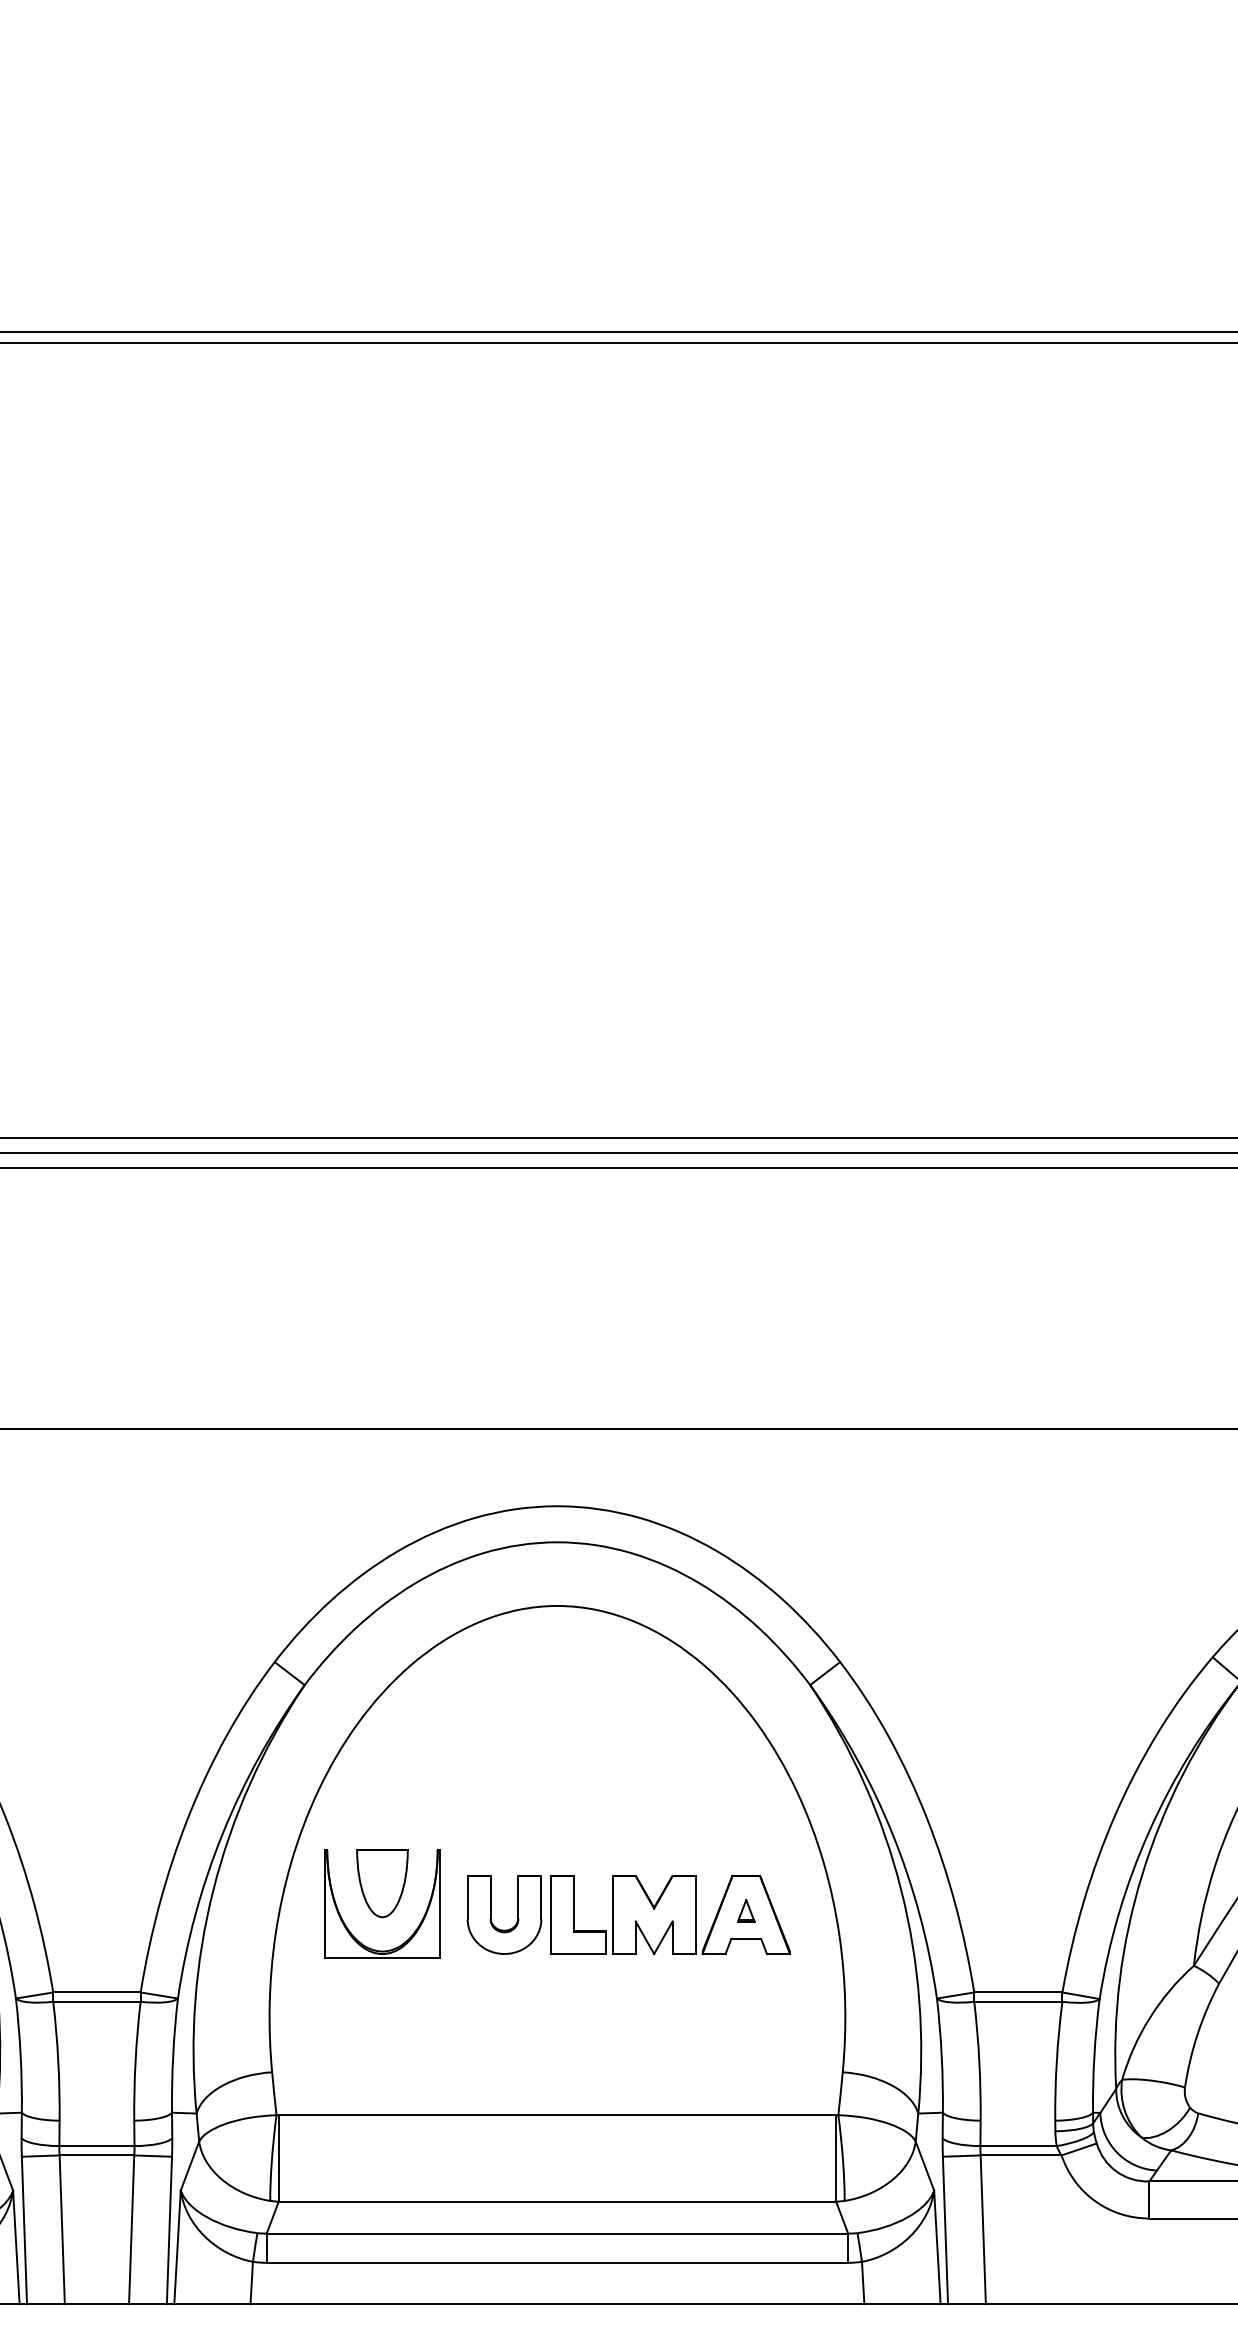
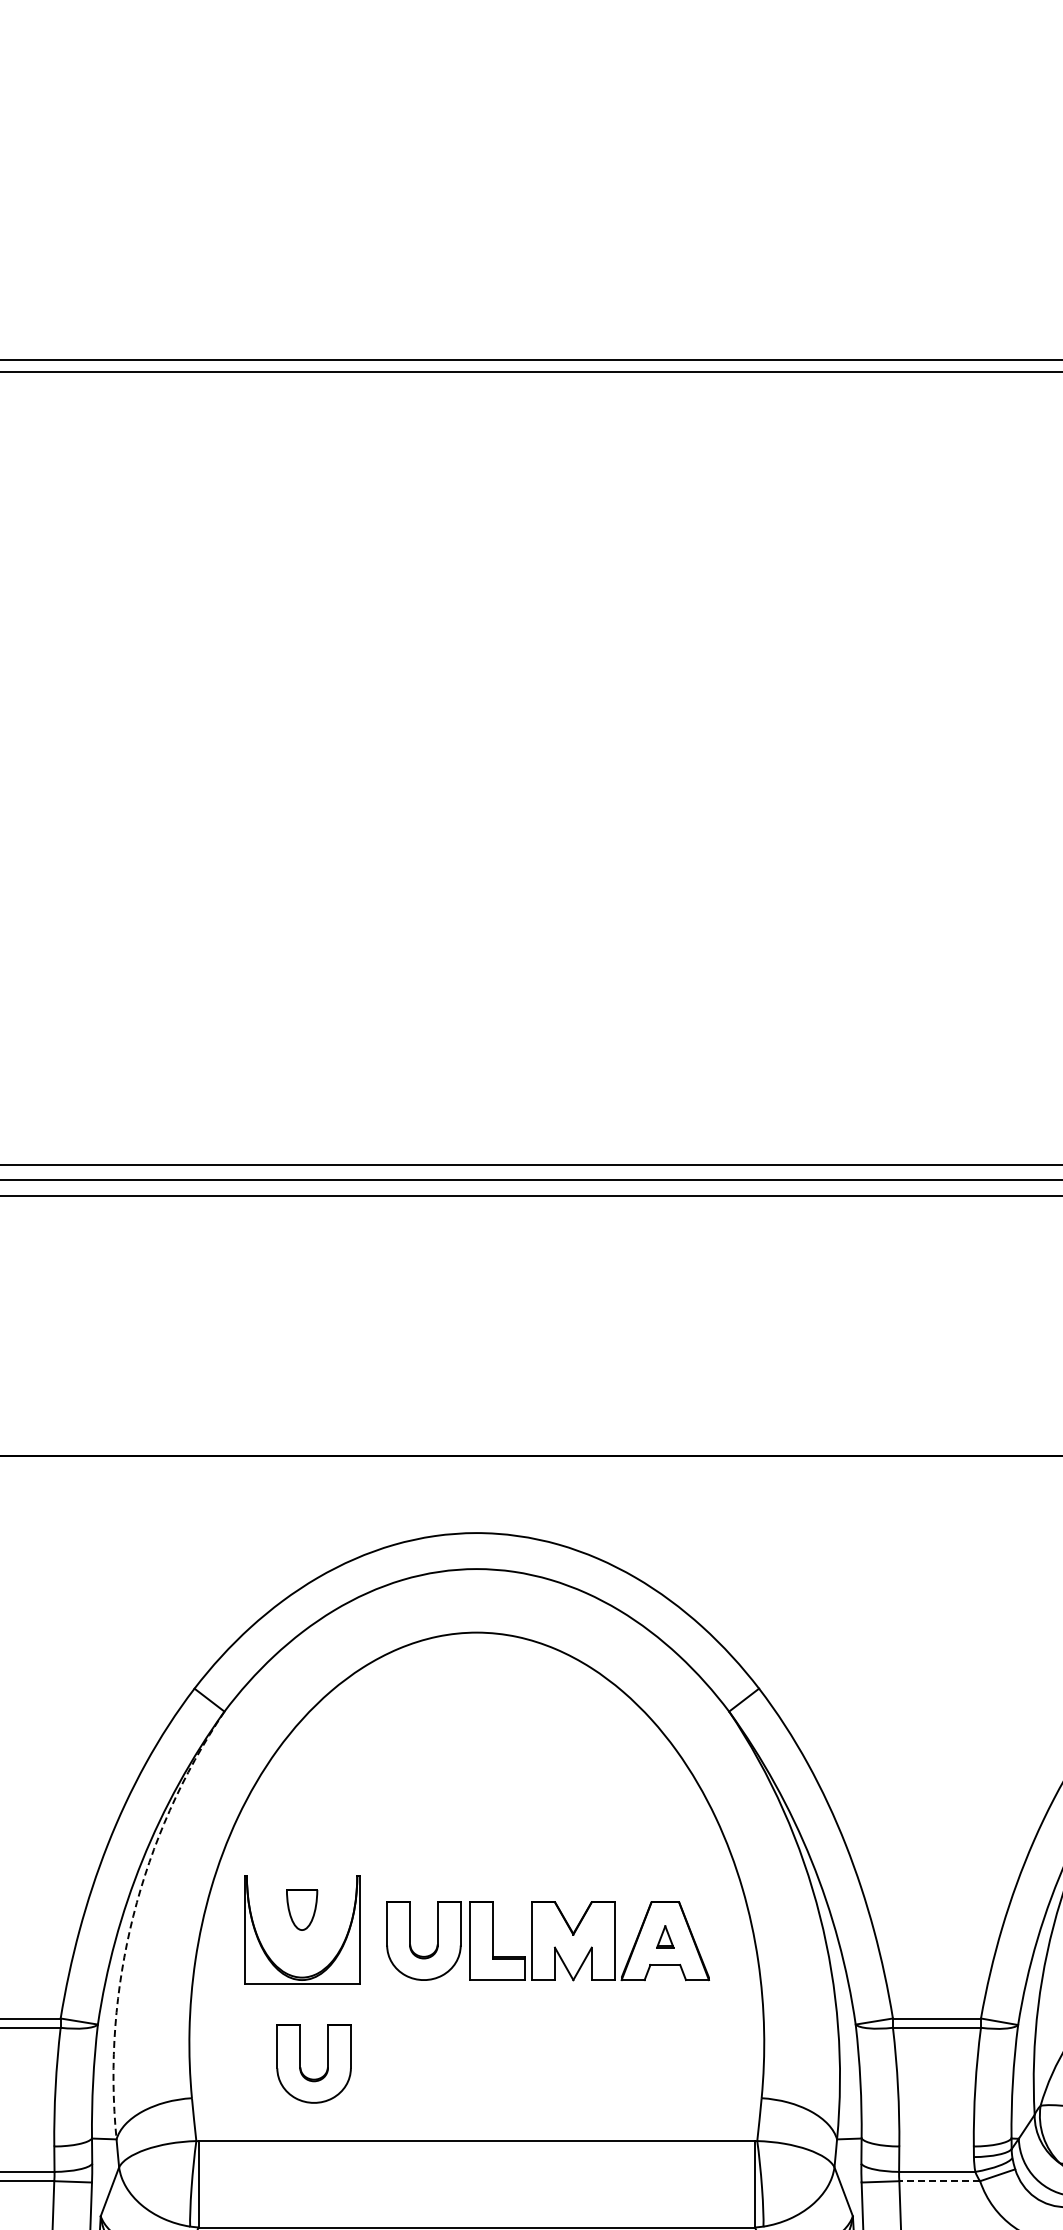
part: (382, 1883) -> (302, 1909), size x0.6
arc: (213, 1889) -> (133, 1915), solid -> dashed
part: (381, 2037) -> (301, 2063), added
line: (1020, 2155) -> (939, 2181), solid -> dashed

